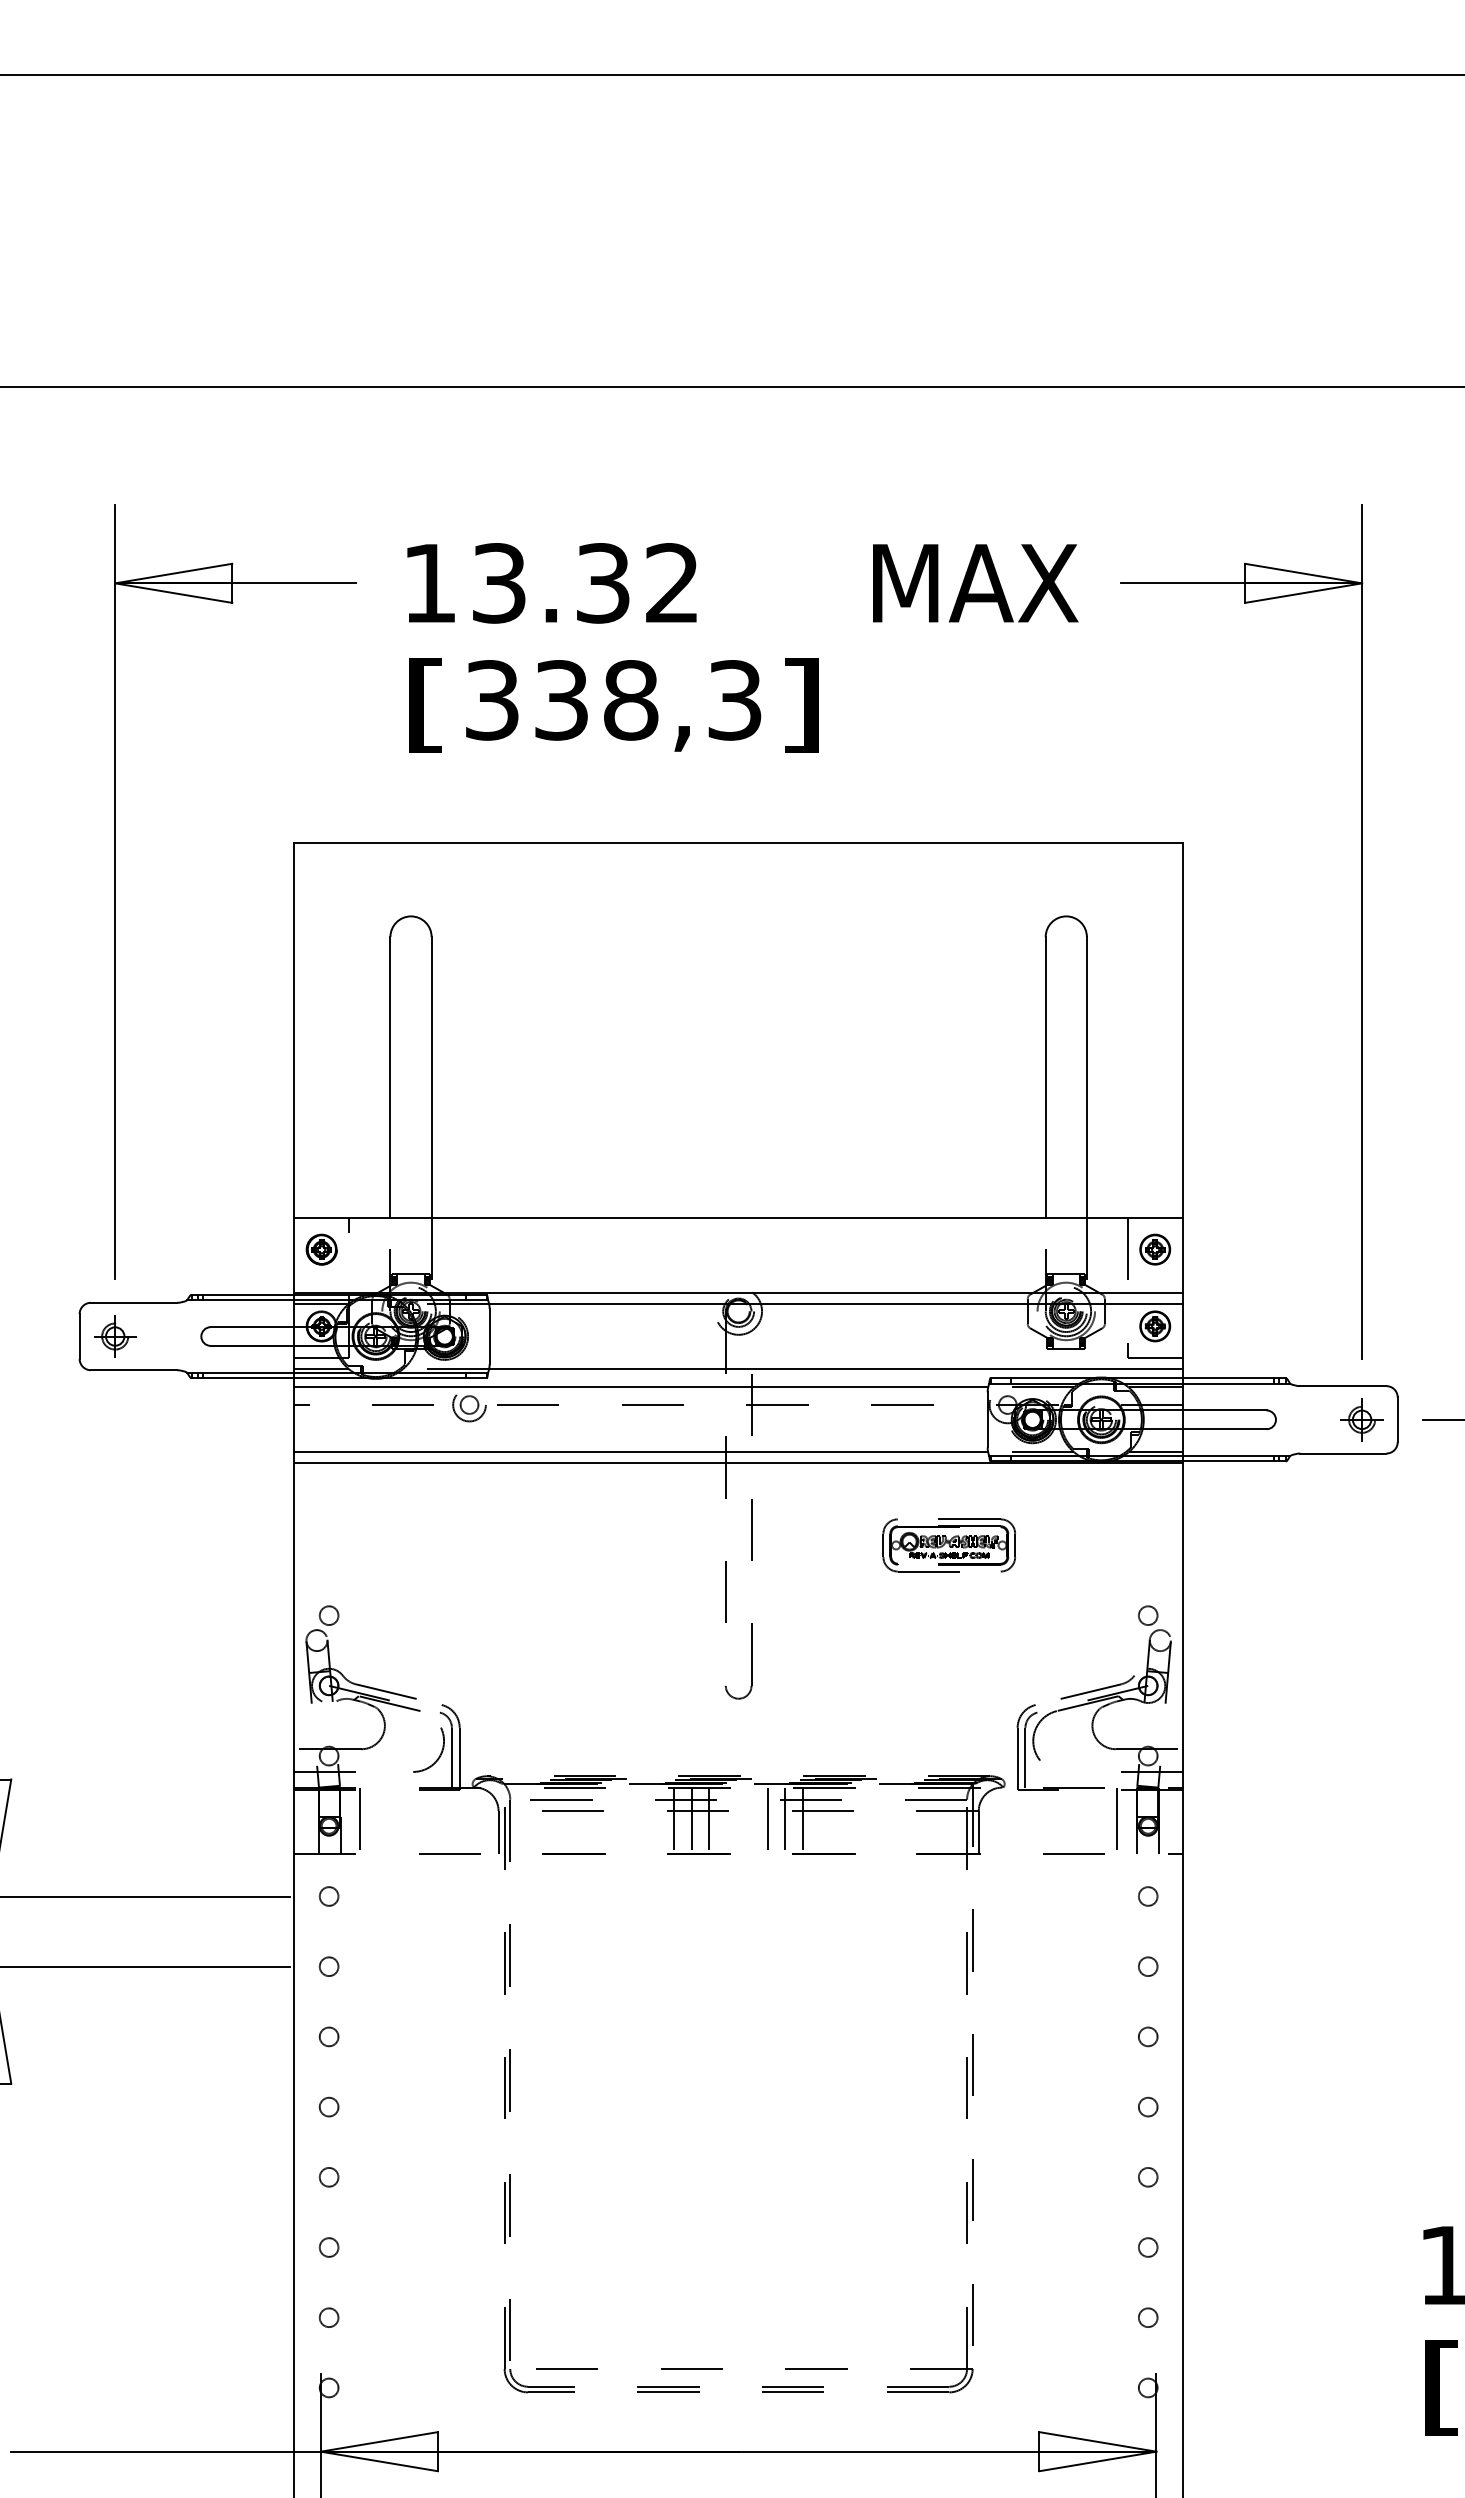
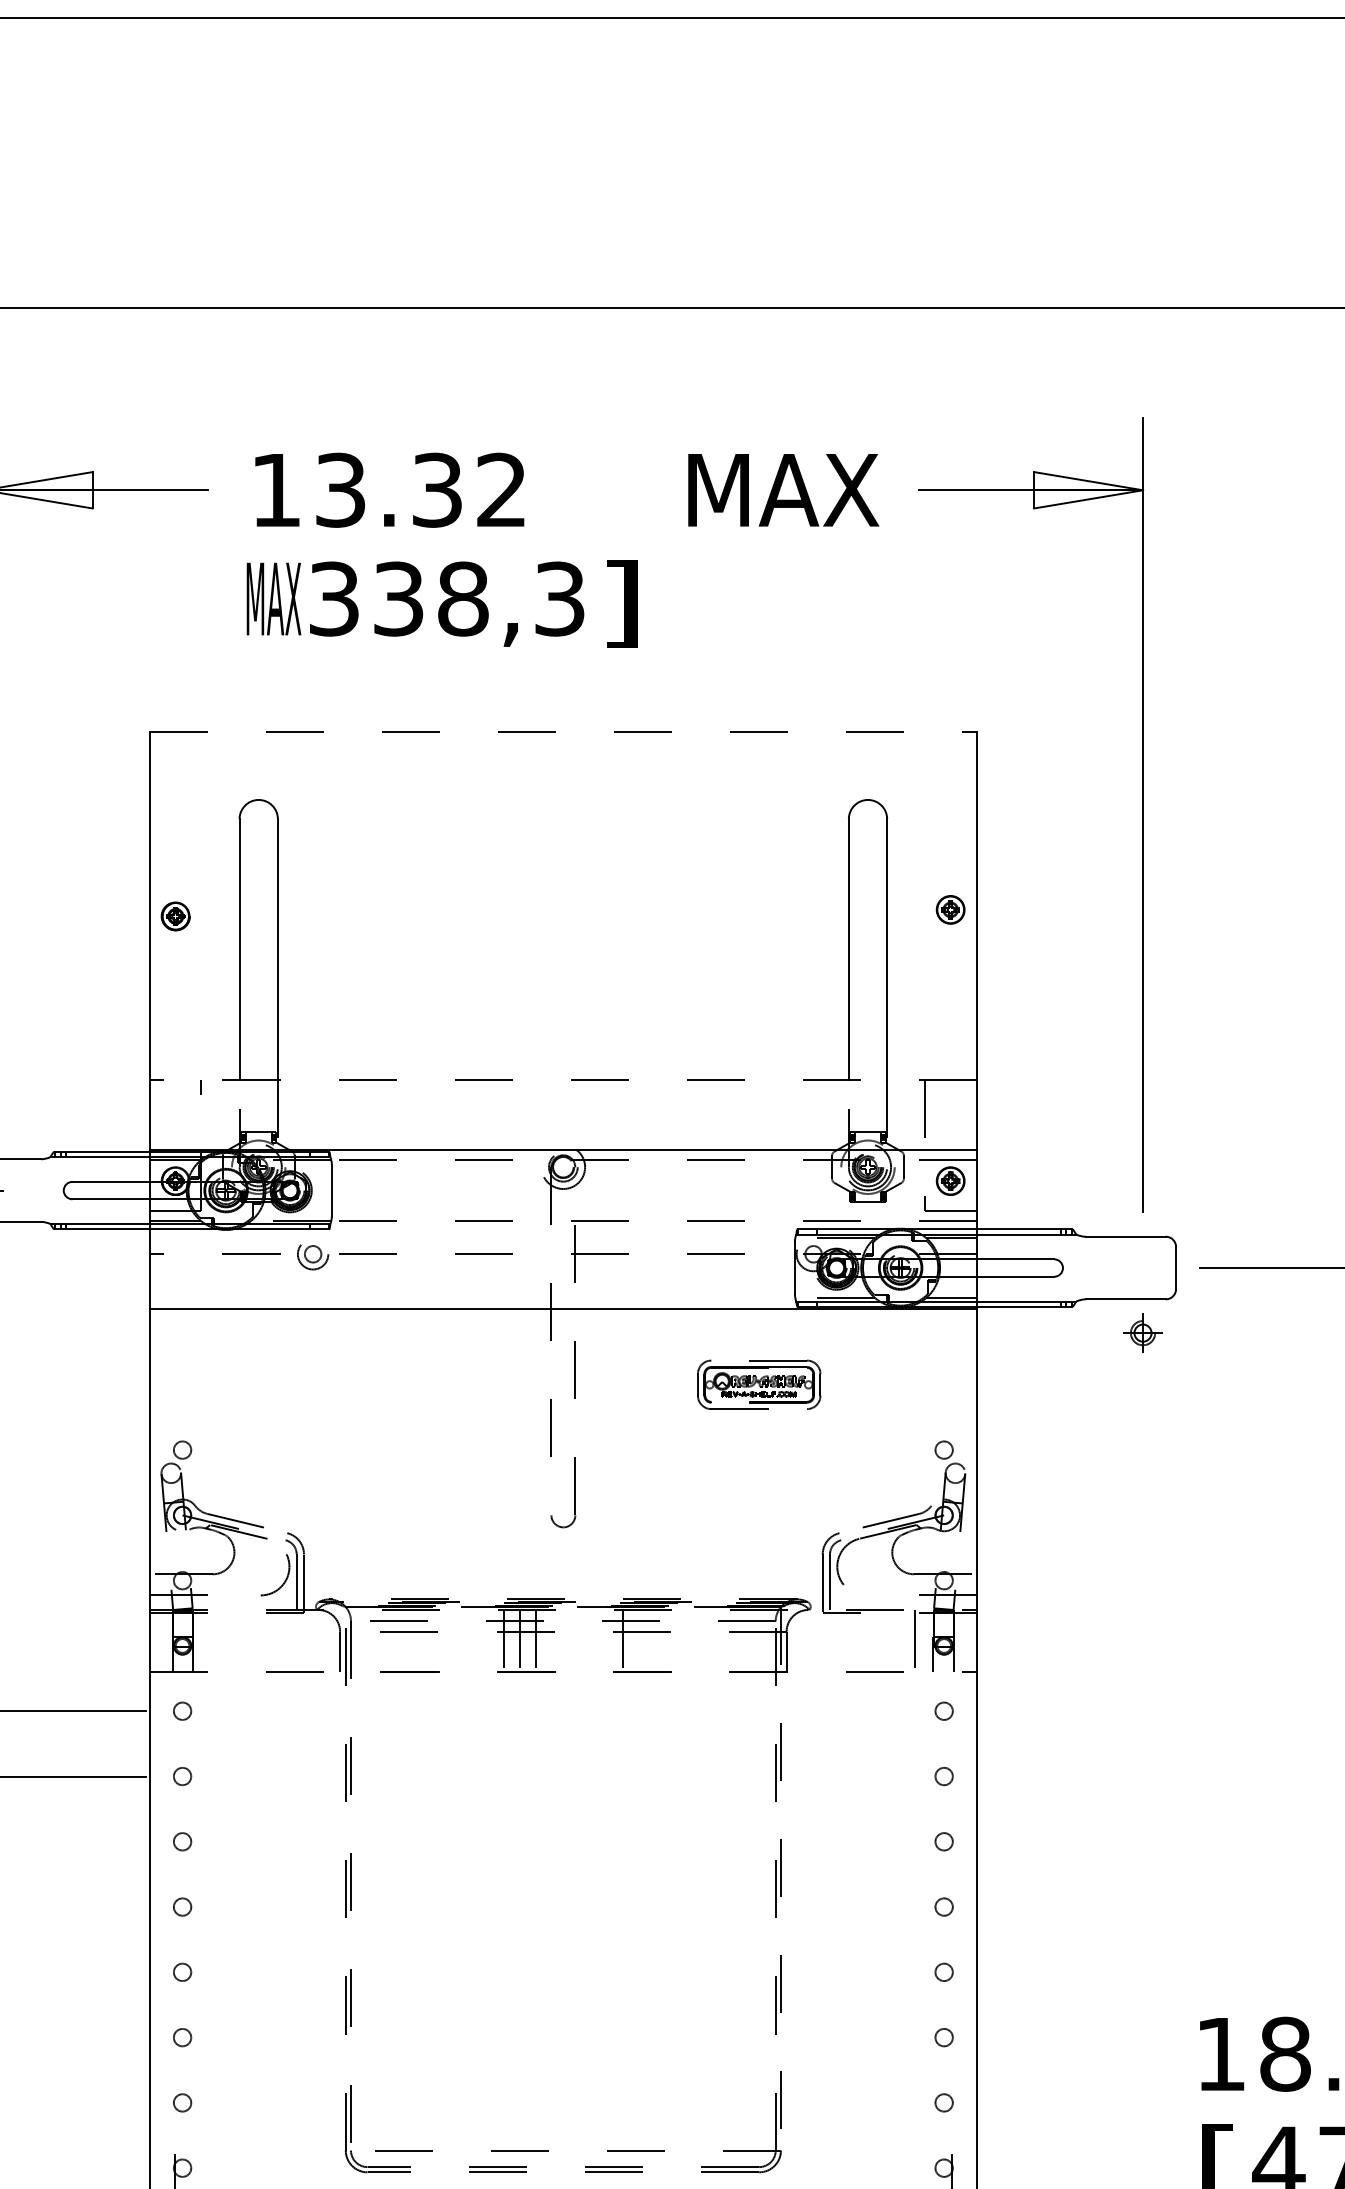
text: (427, 705) -> (274, 603), [ -> MAX
line: (738, 843) -> (563, 732), solid -> dashed
line: (738, 1217) -> (563, 1079), solid -> dashed
part: (321, 1249) -> (175, 916), moved
part: (1155, 1249) -> (950, 909), moved
line: (835, 1304) -> (653, 1160), solid -> dashed
line: (835, 1368) -> (653, 1220), solid -> dashed
line: (641, 1387) -> (473, 1237), removed
part: (1361, 1419) -> (1142, 1332), moved
line: (641, 1452) -> (473, 1298), removed
line: (360, 1820) -> (211, 1640), removed
line: (767, 1820) -> (590, 1640), removed
line: (785, 1820) -> (606, 1640), removed

